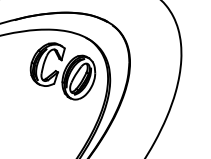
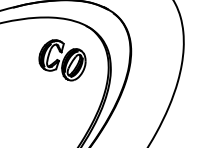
part: (62, 71) -> (62, 60), size x0.7

